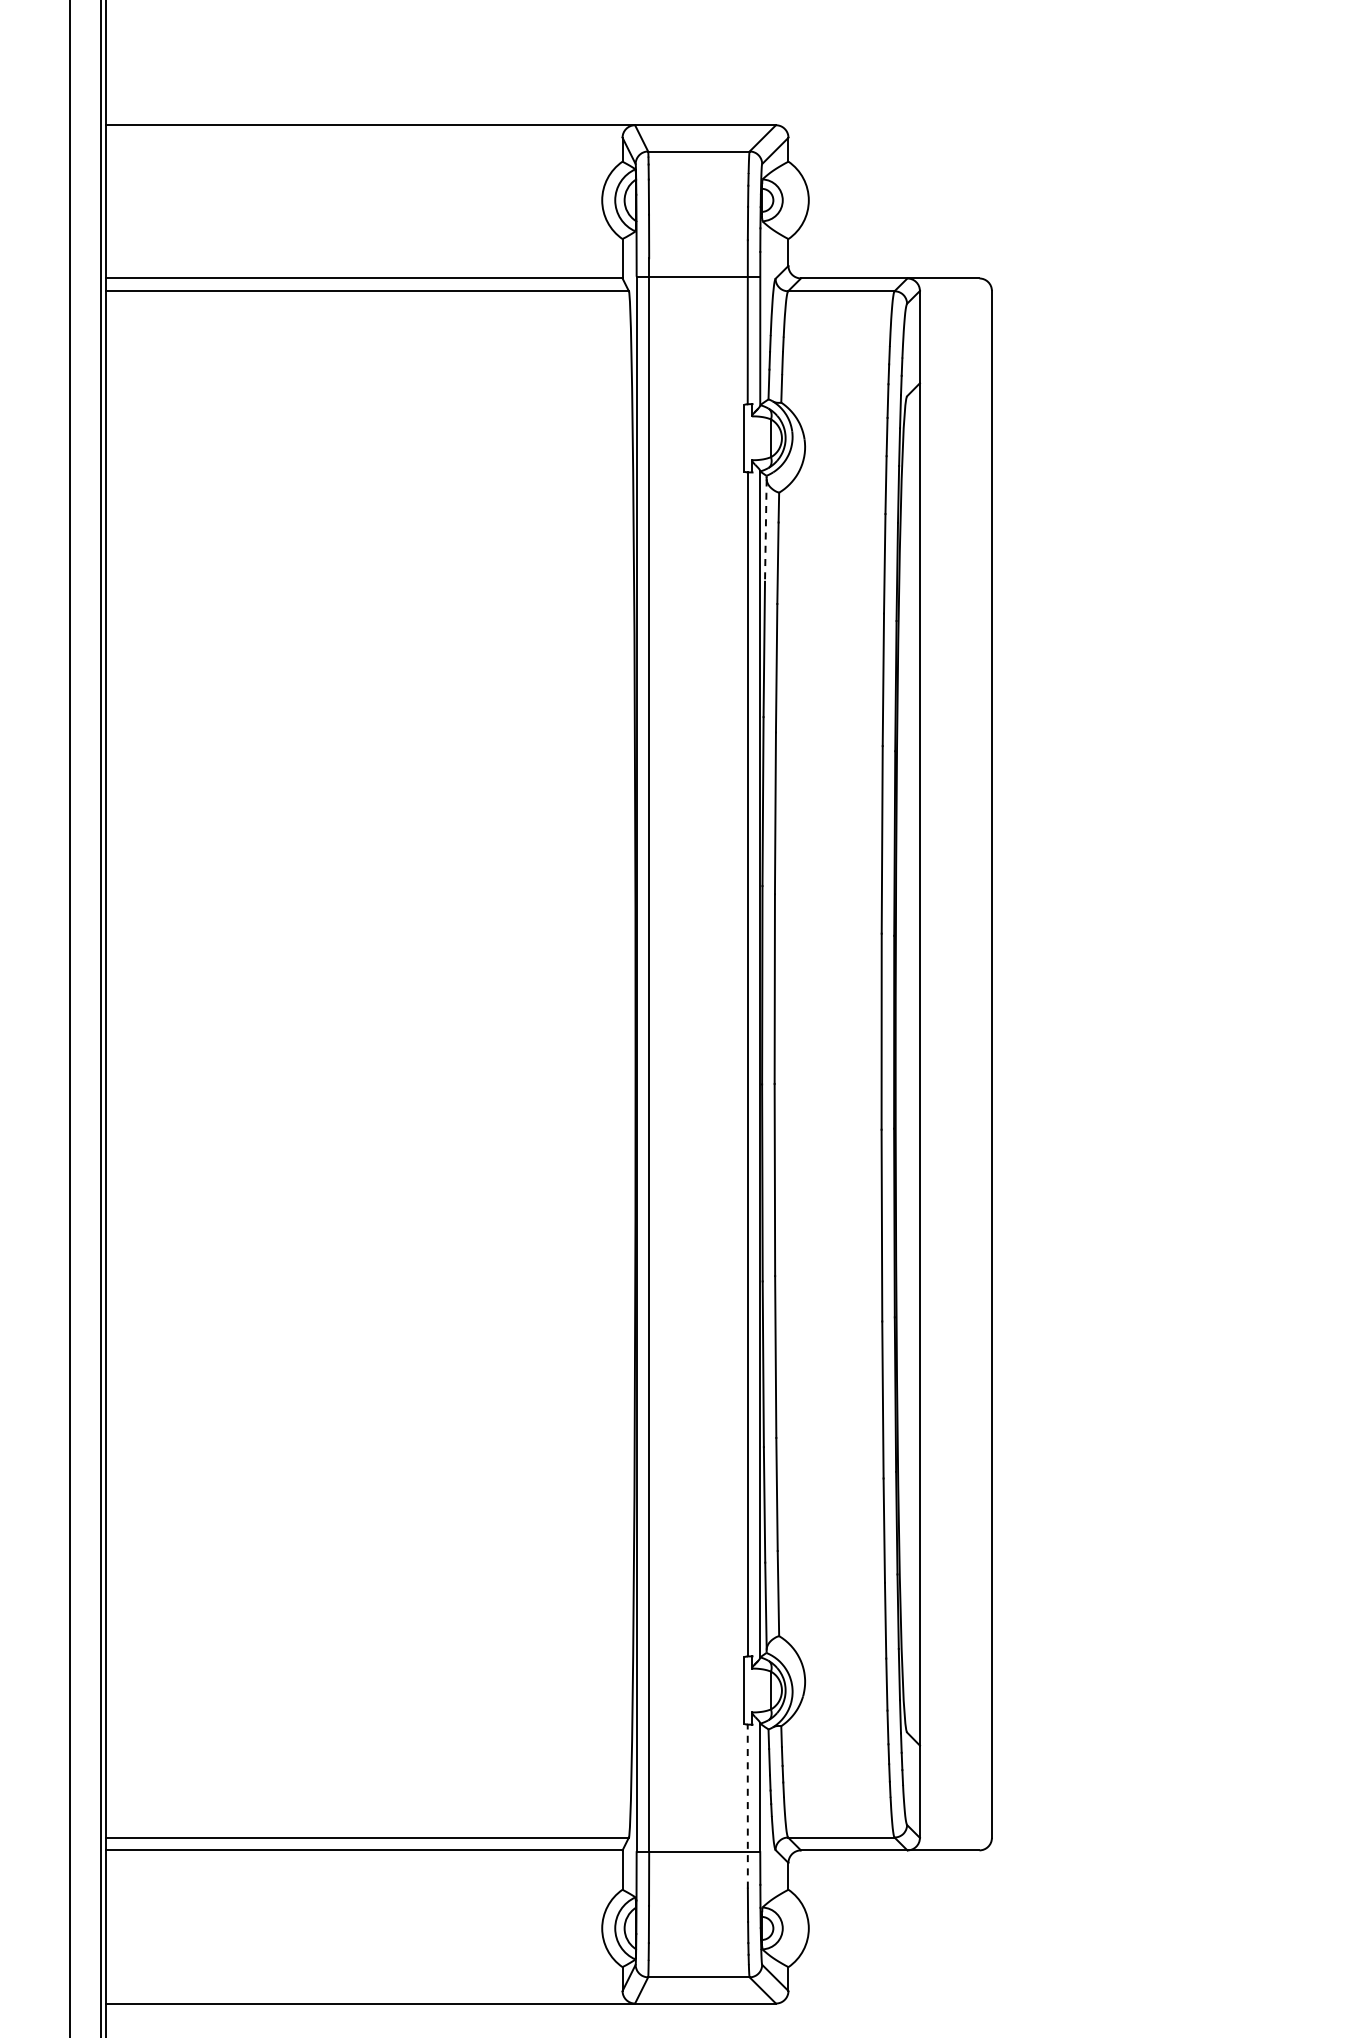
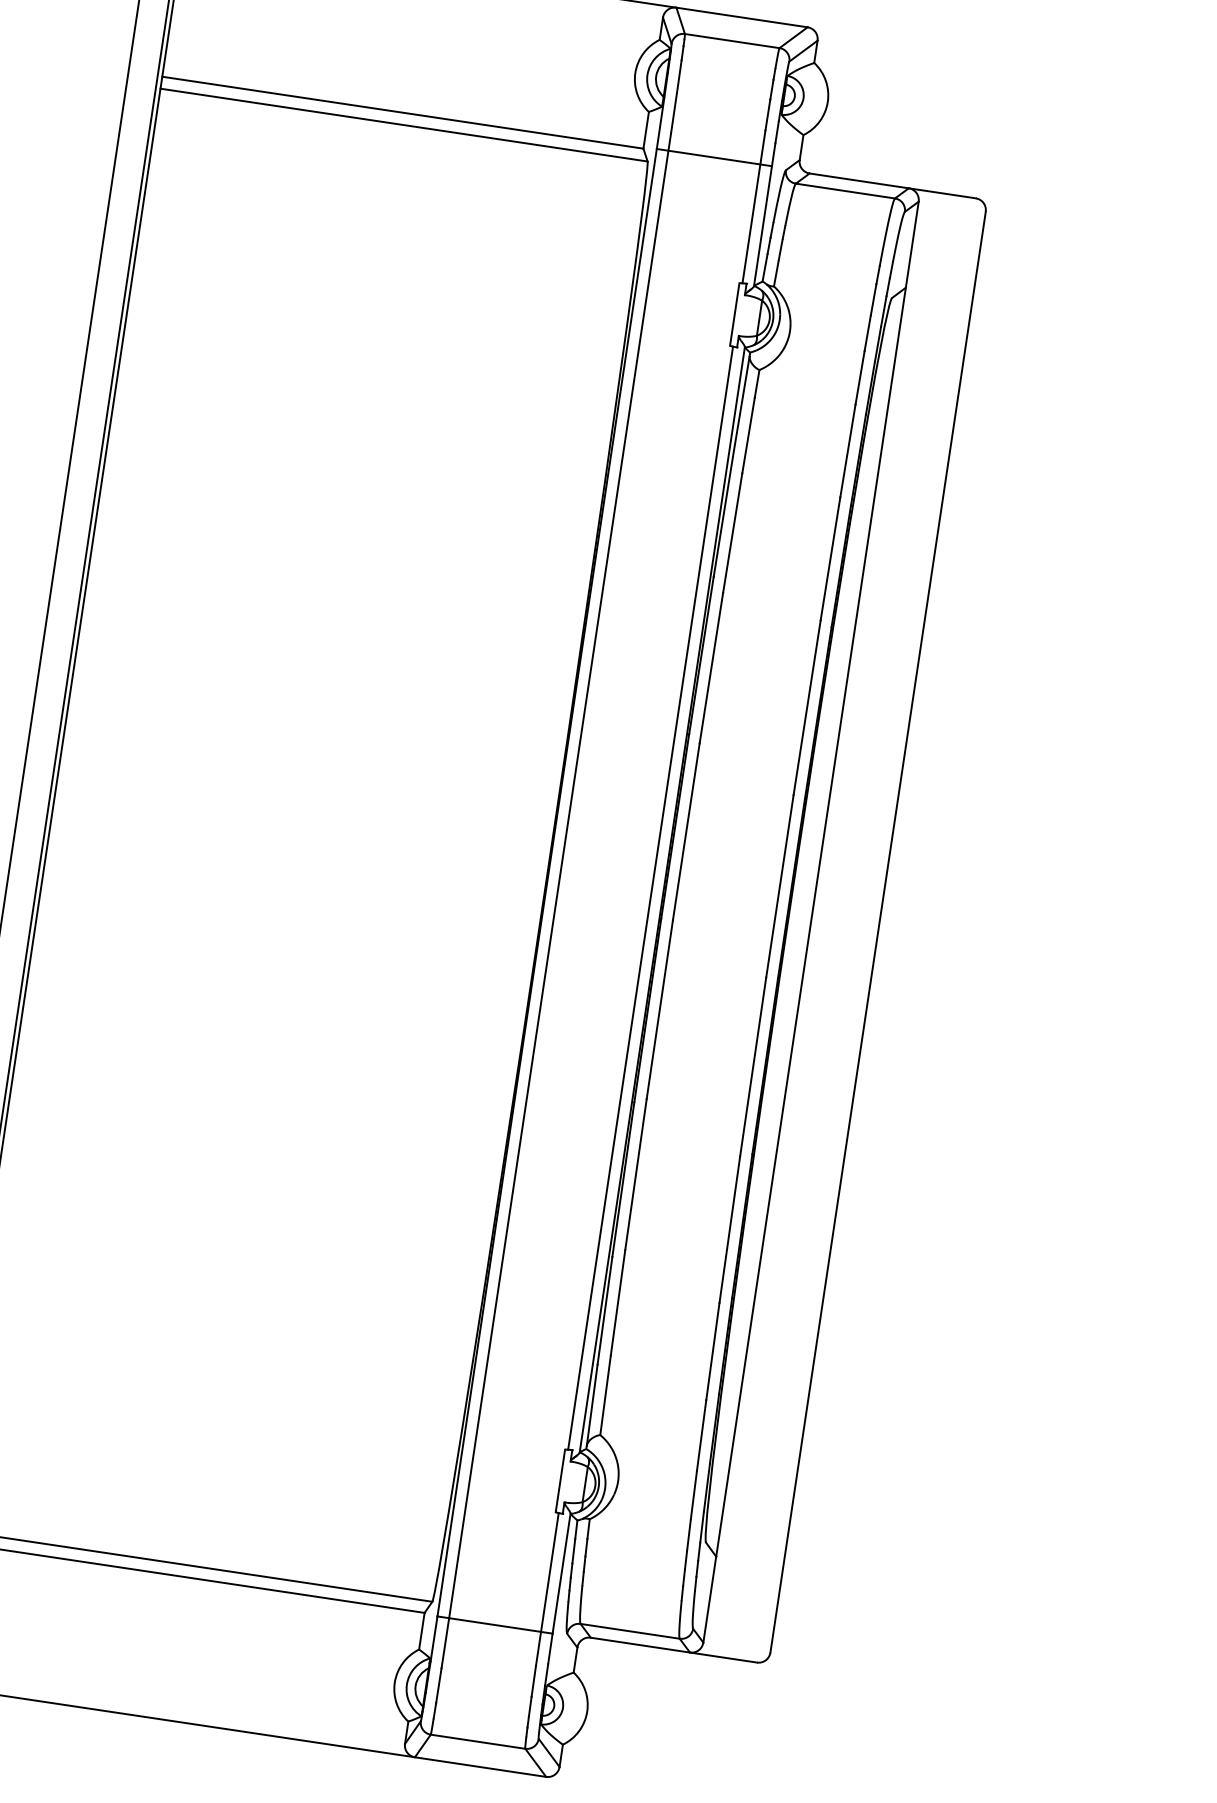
line: (765, 529) -> (741, 402), dashed -> solid
line: (747, 1806) -> (547, 1589), dashed -> solid

